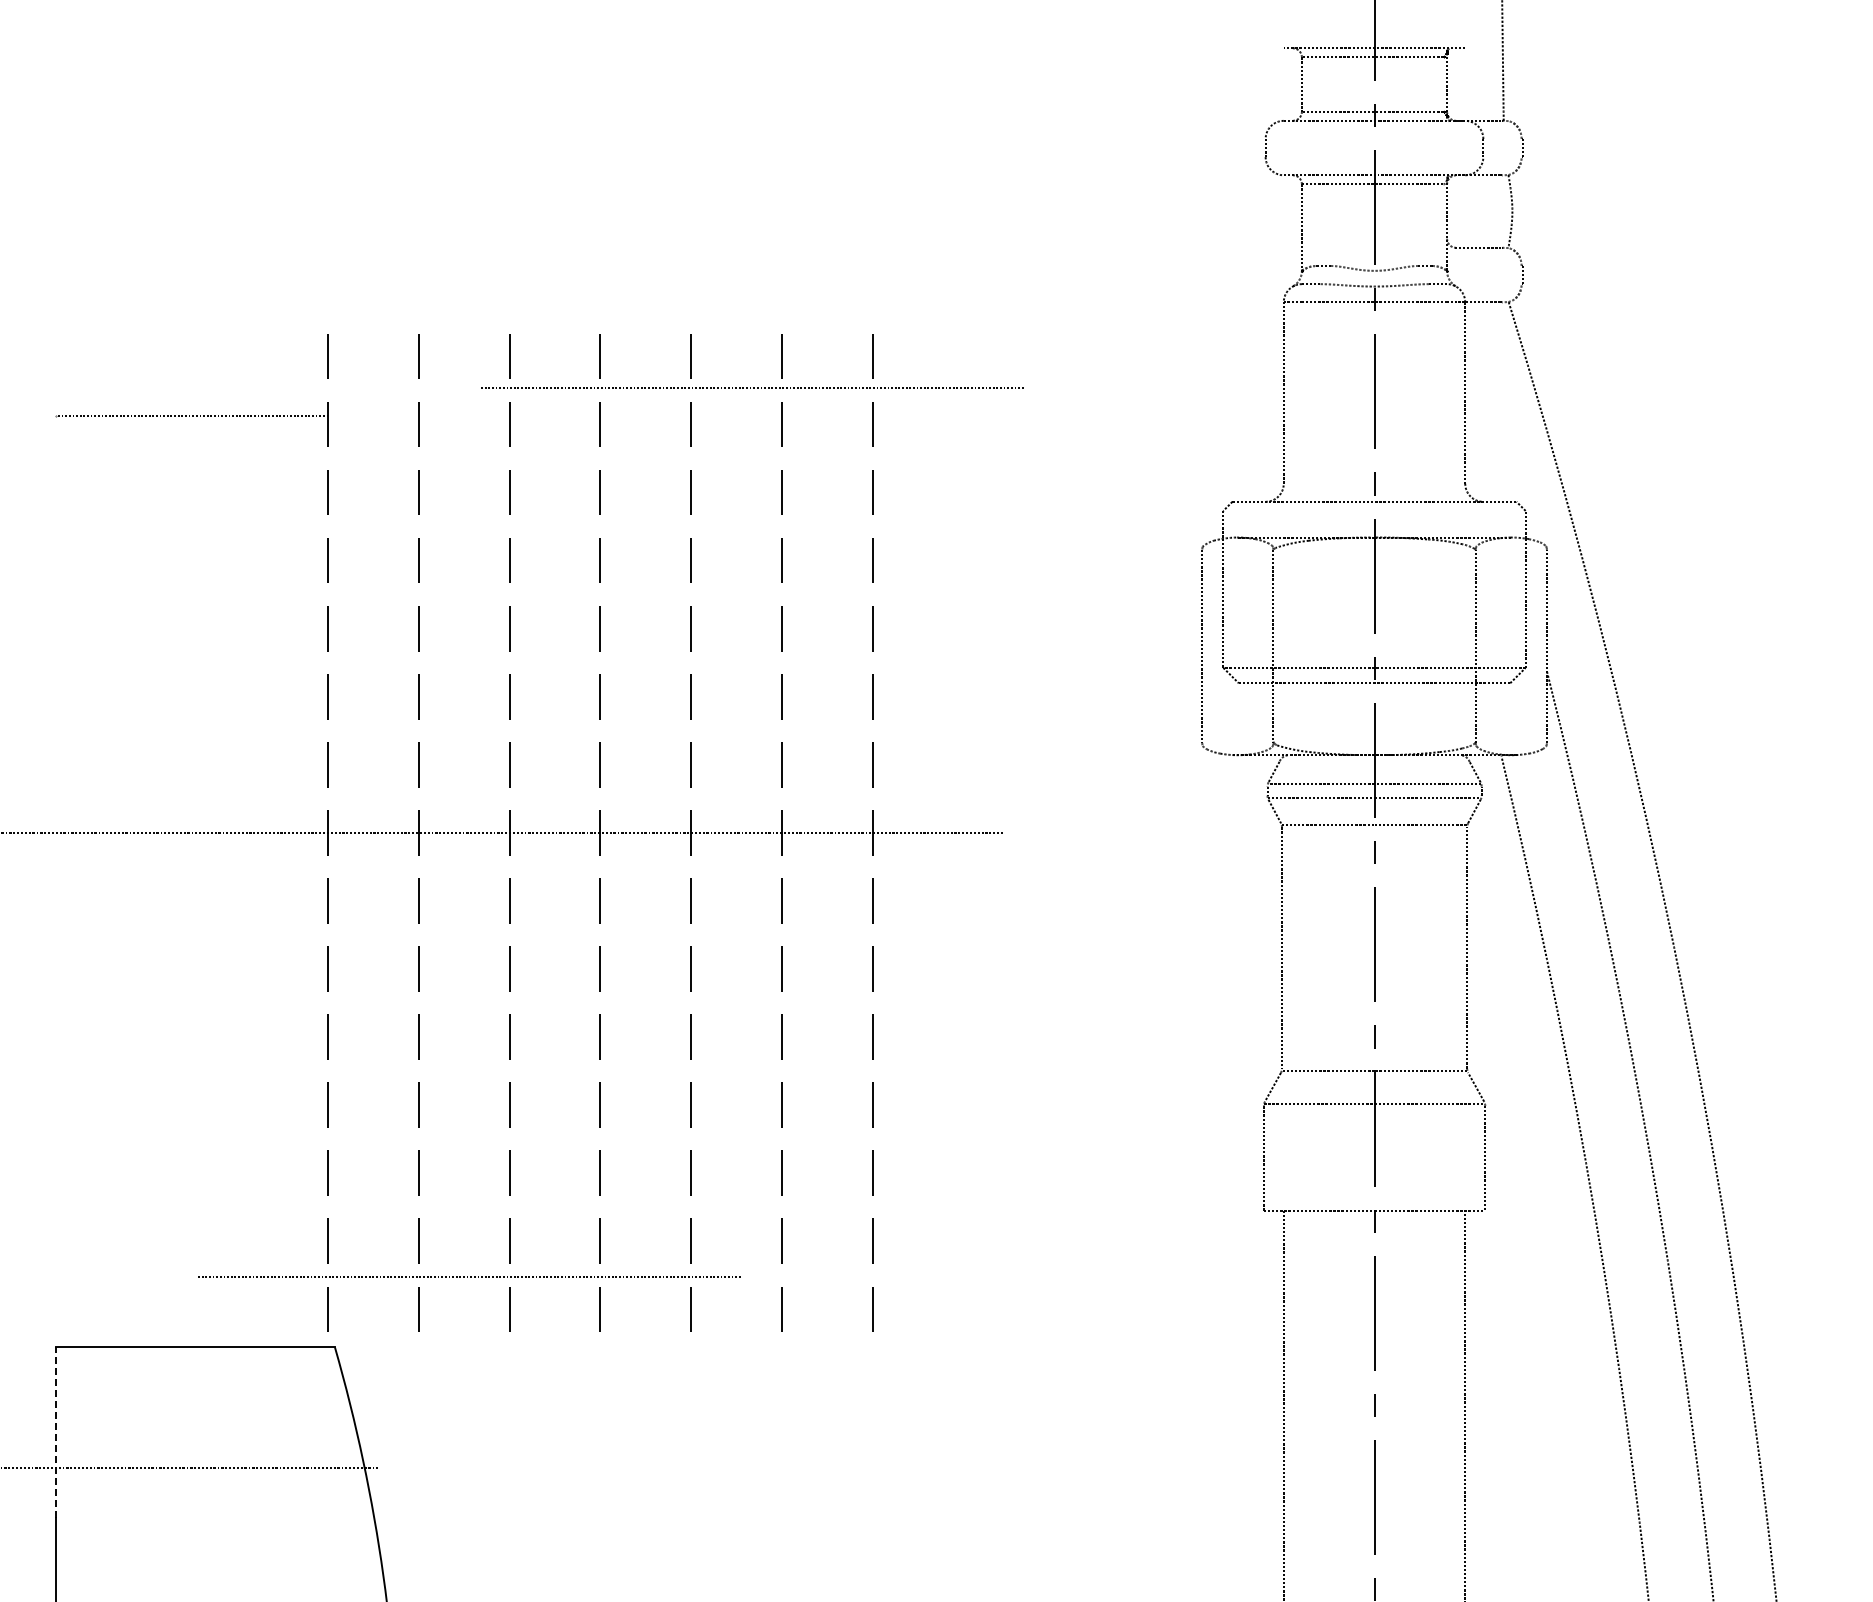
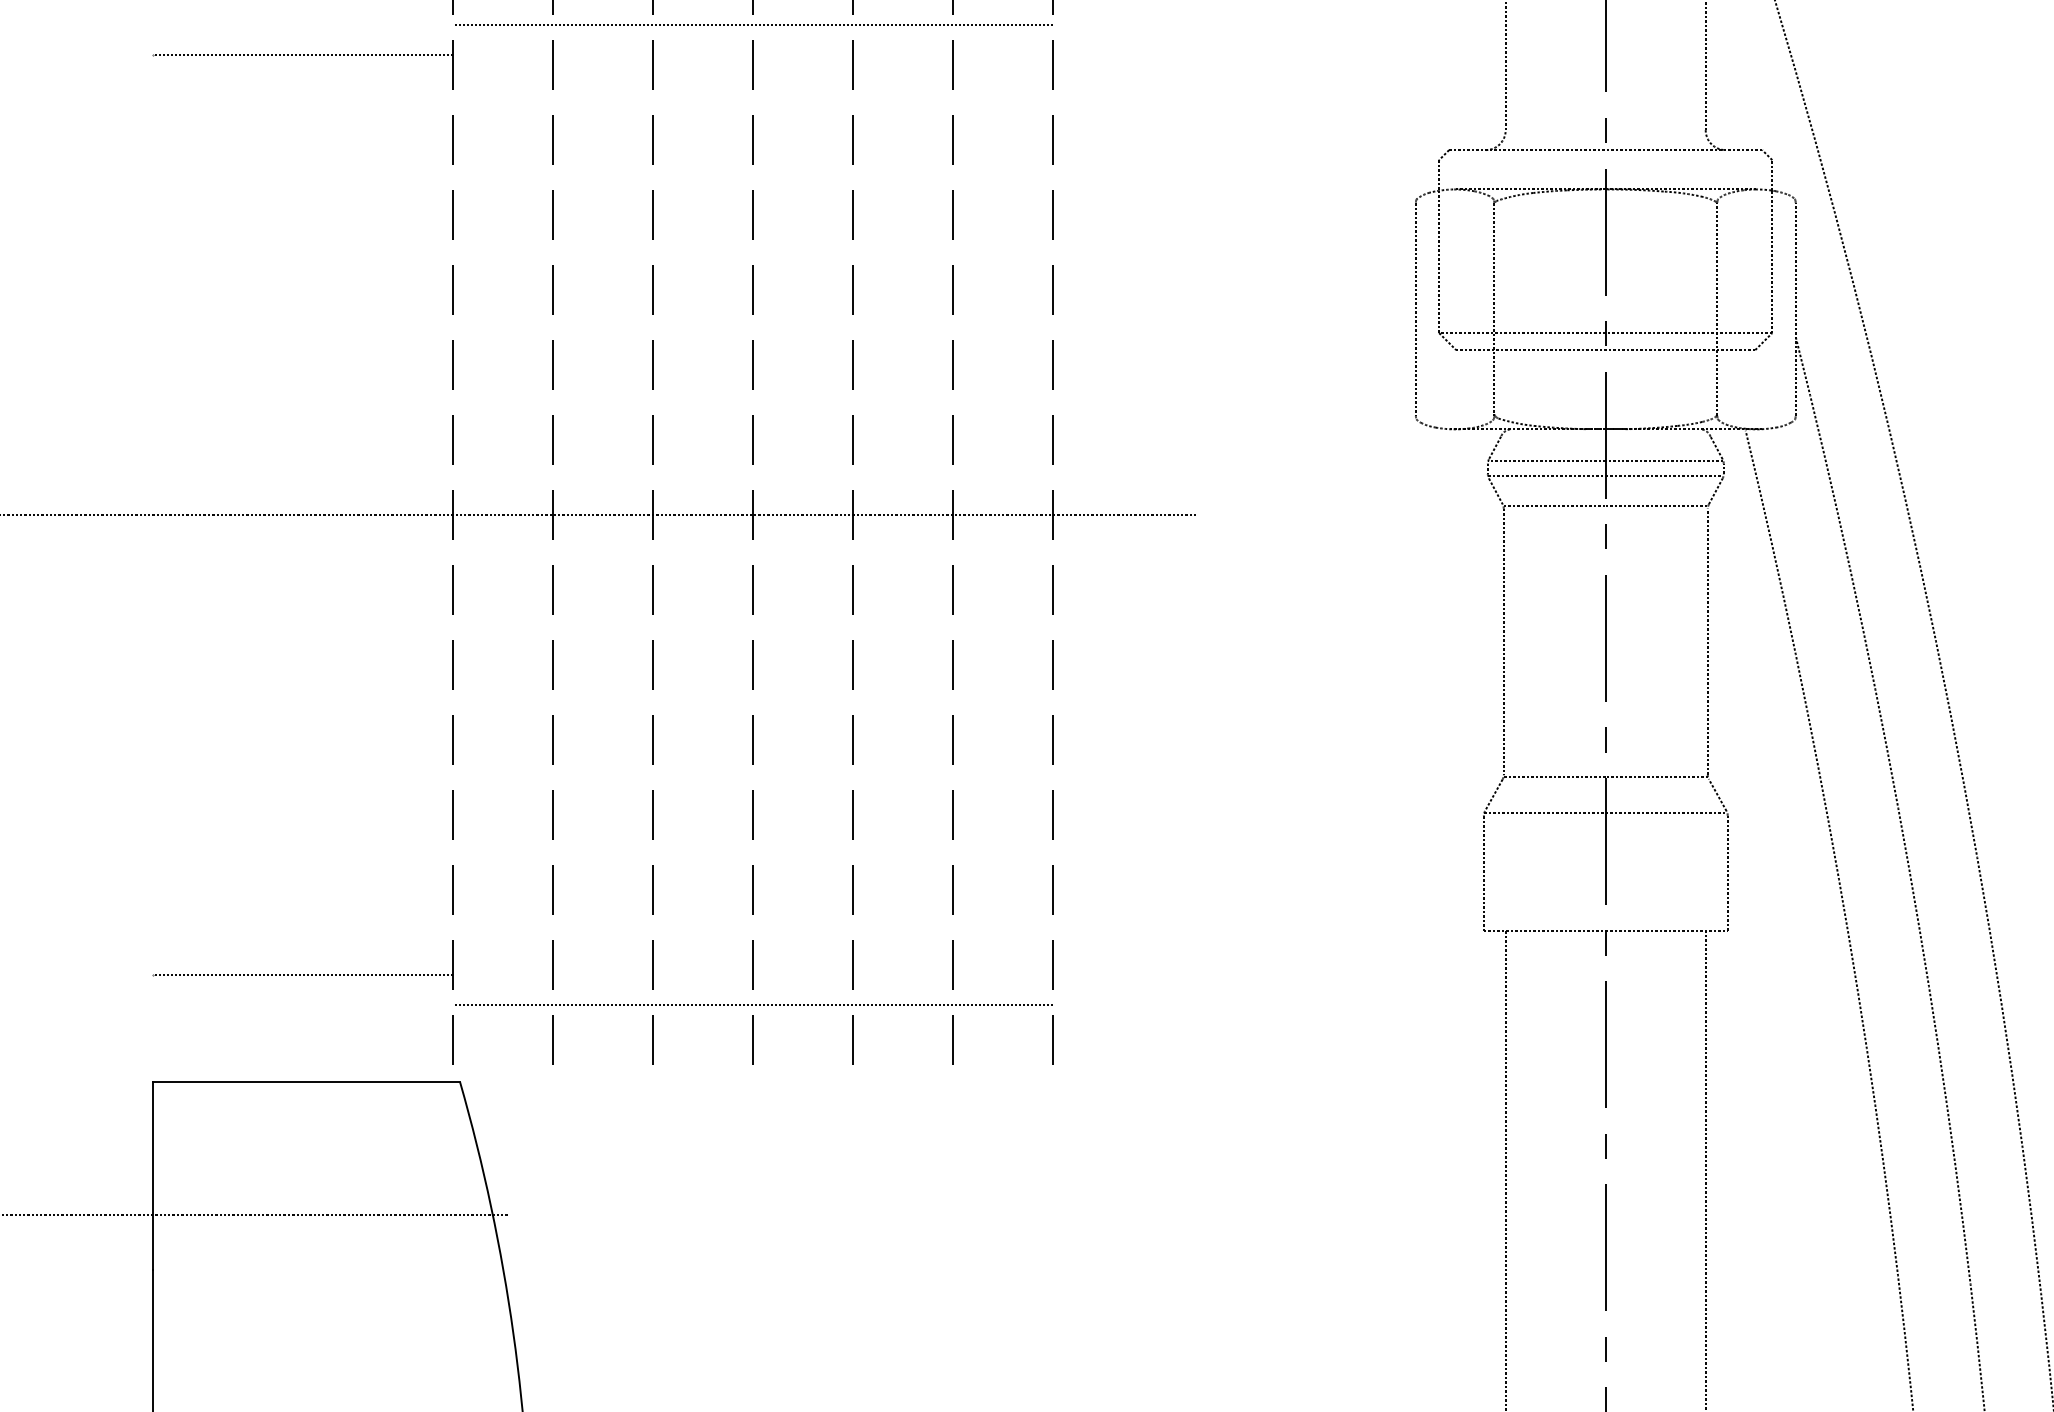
line: (753, 387) -> (754, 24), moved
line: (192, 1250) -> (303, 975), added
line: (470, 1276) -> (754, 1003), moved
line: (56, 1432) -> (153, 1175), dashed -> solid

